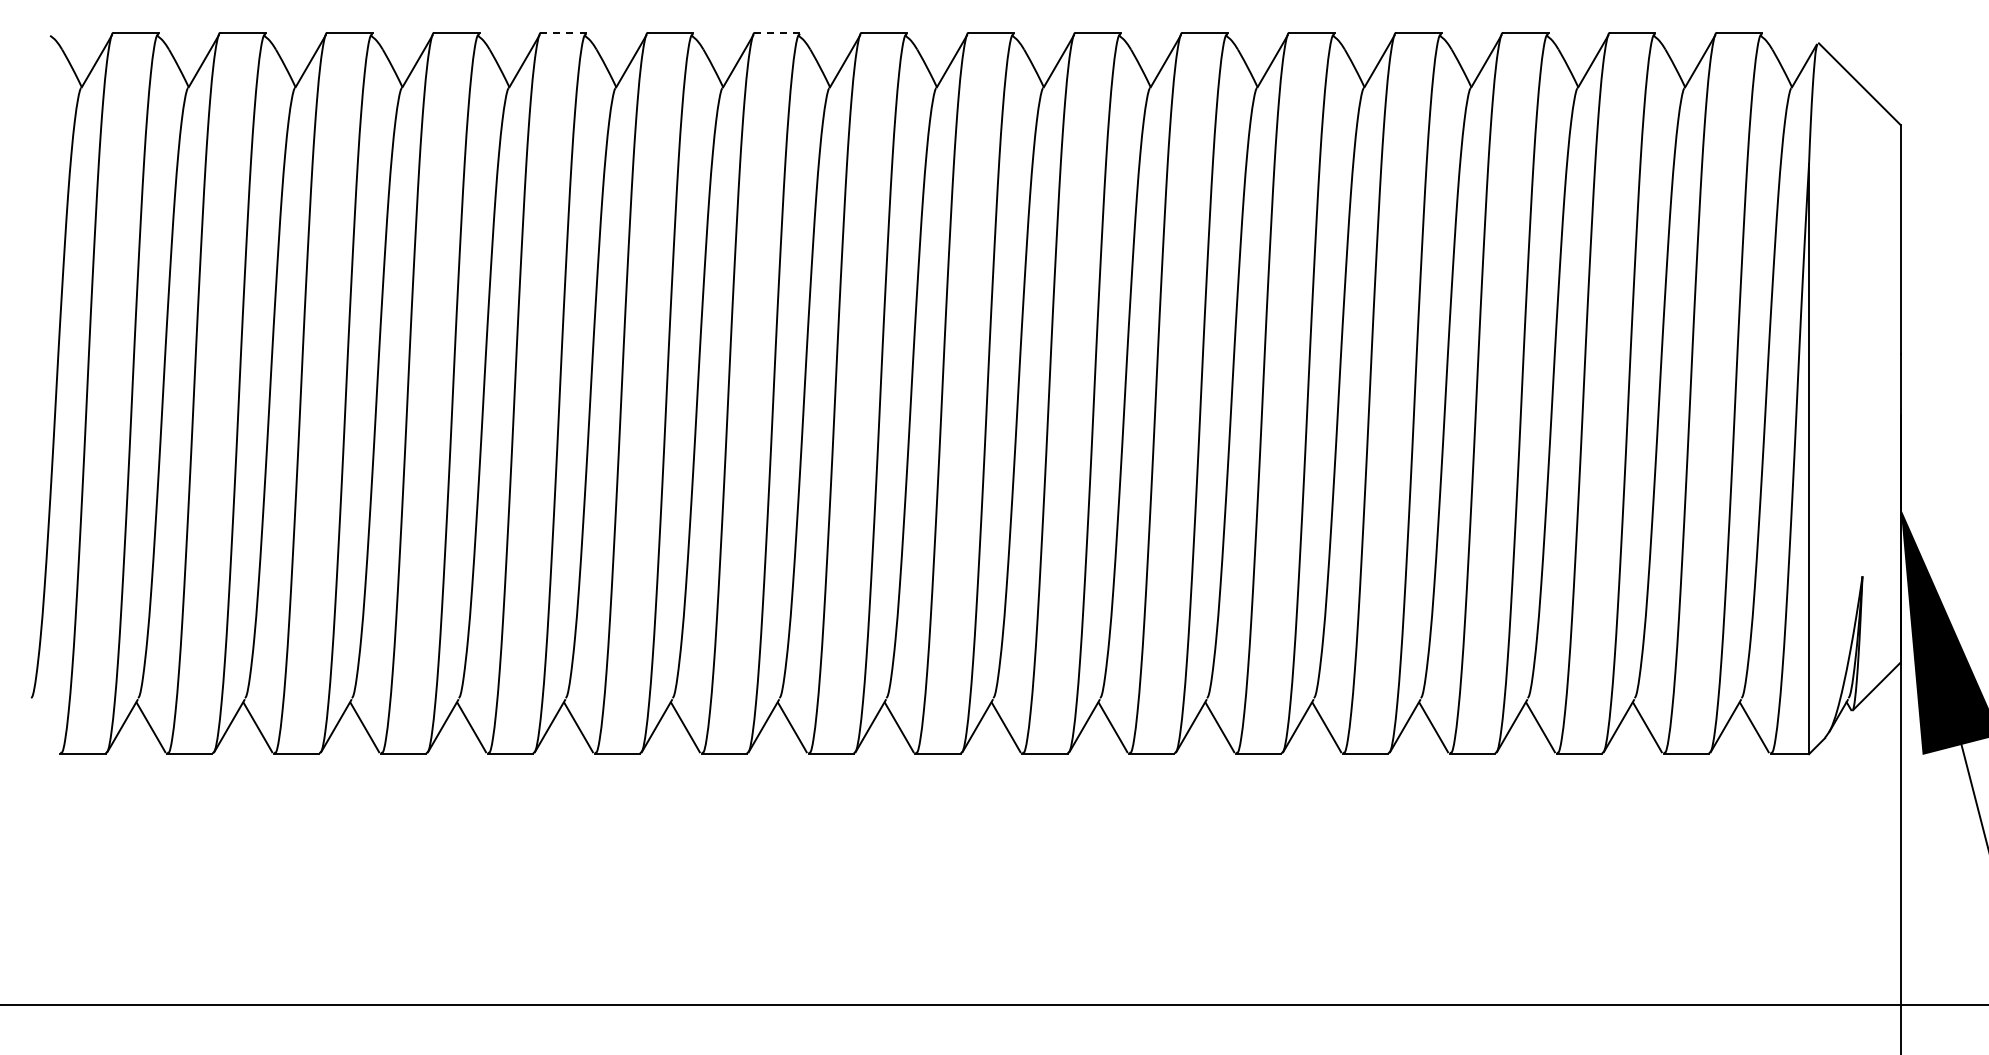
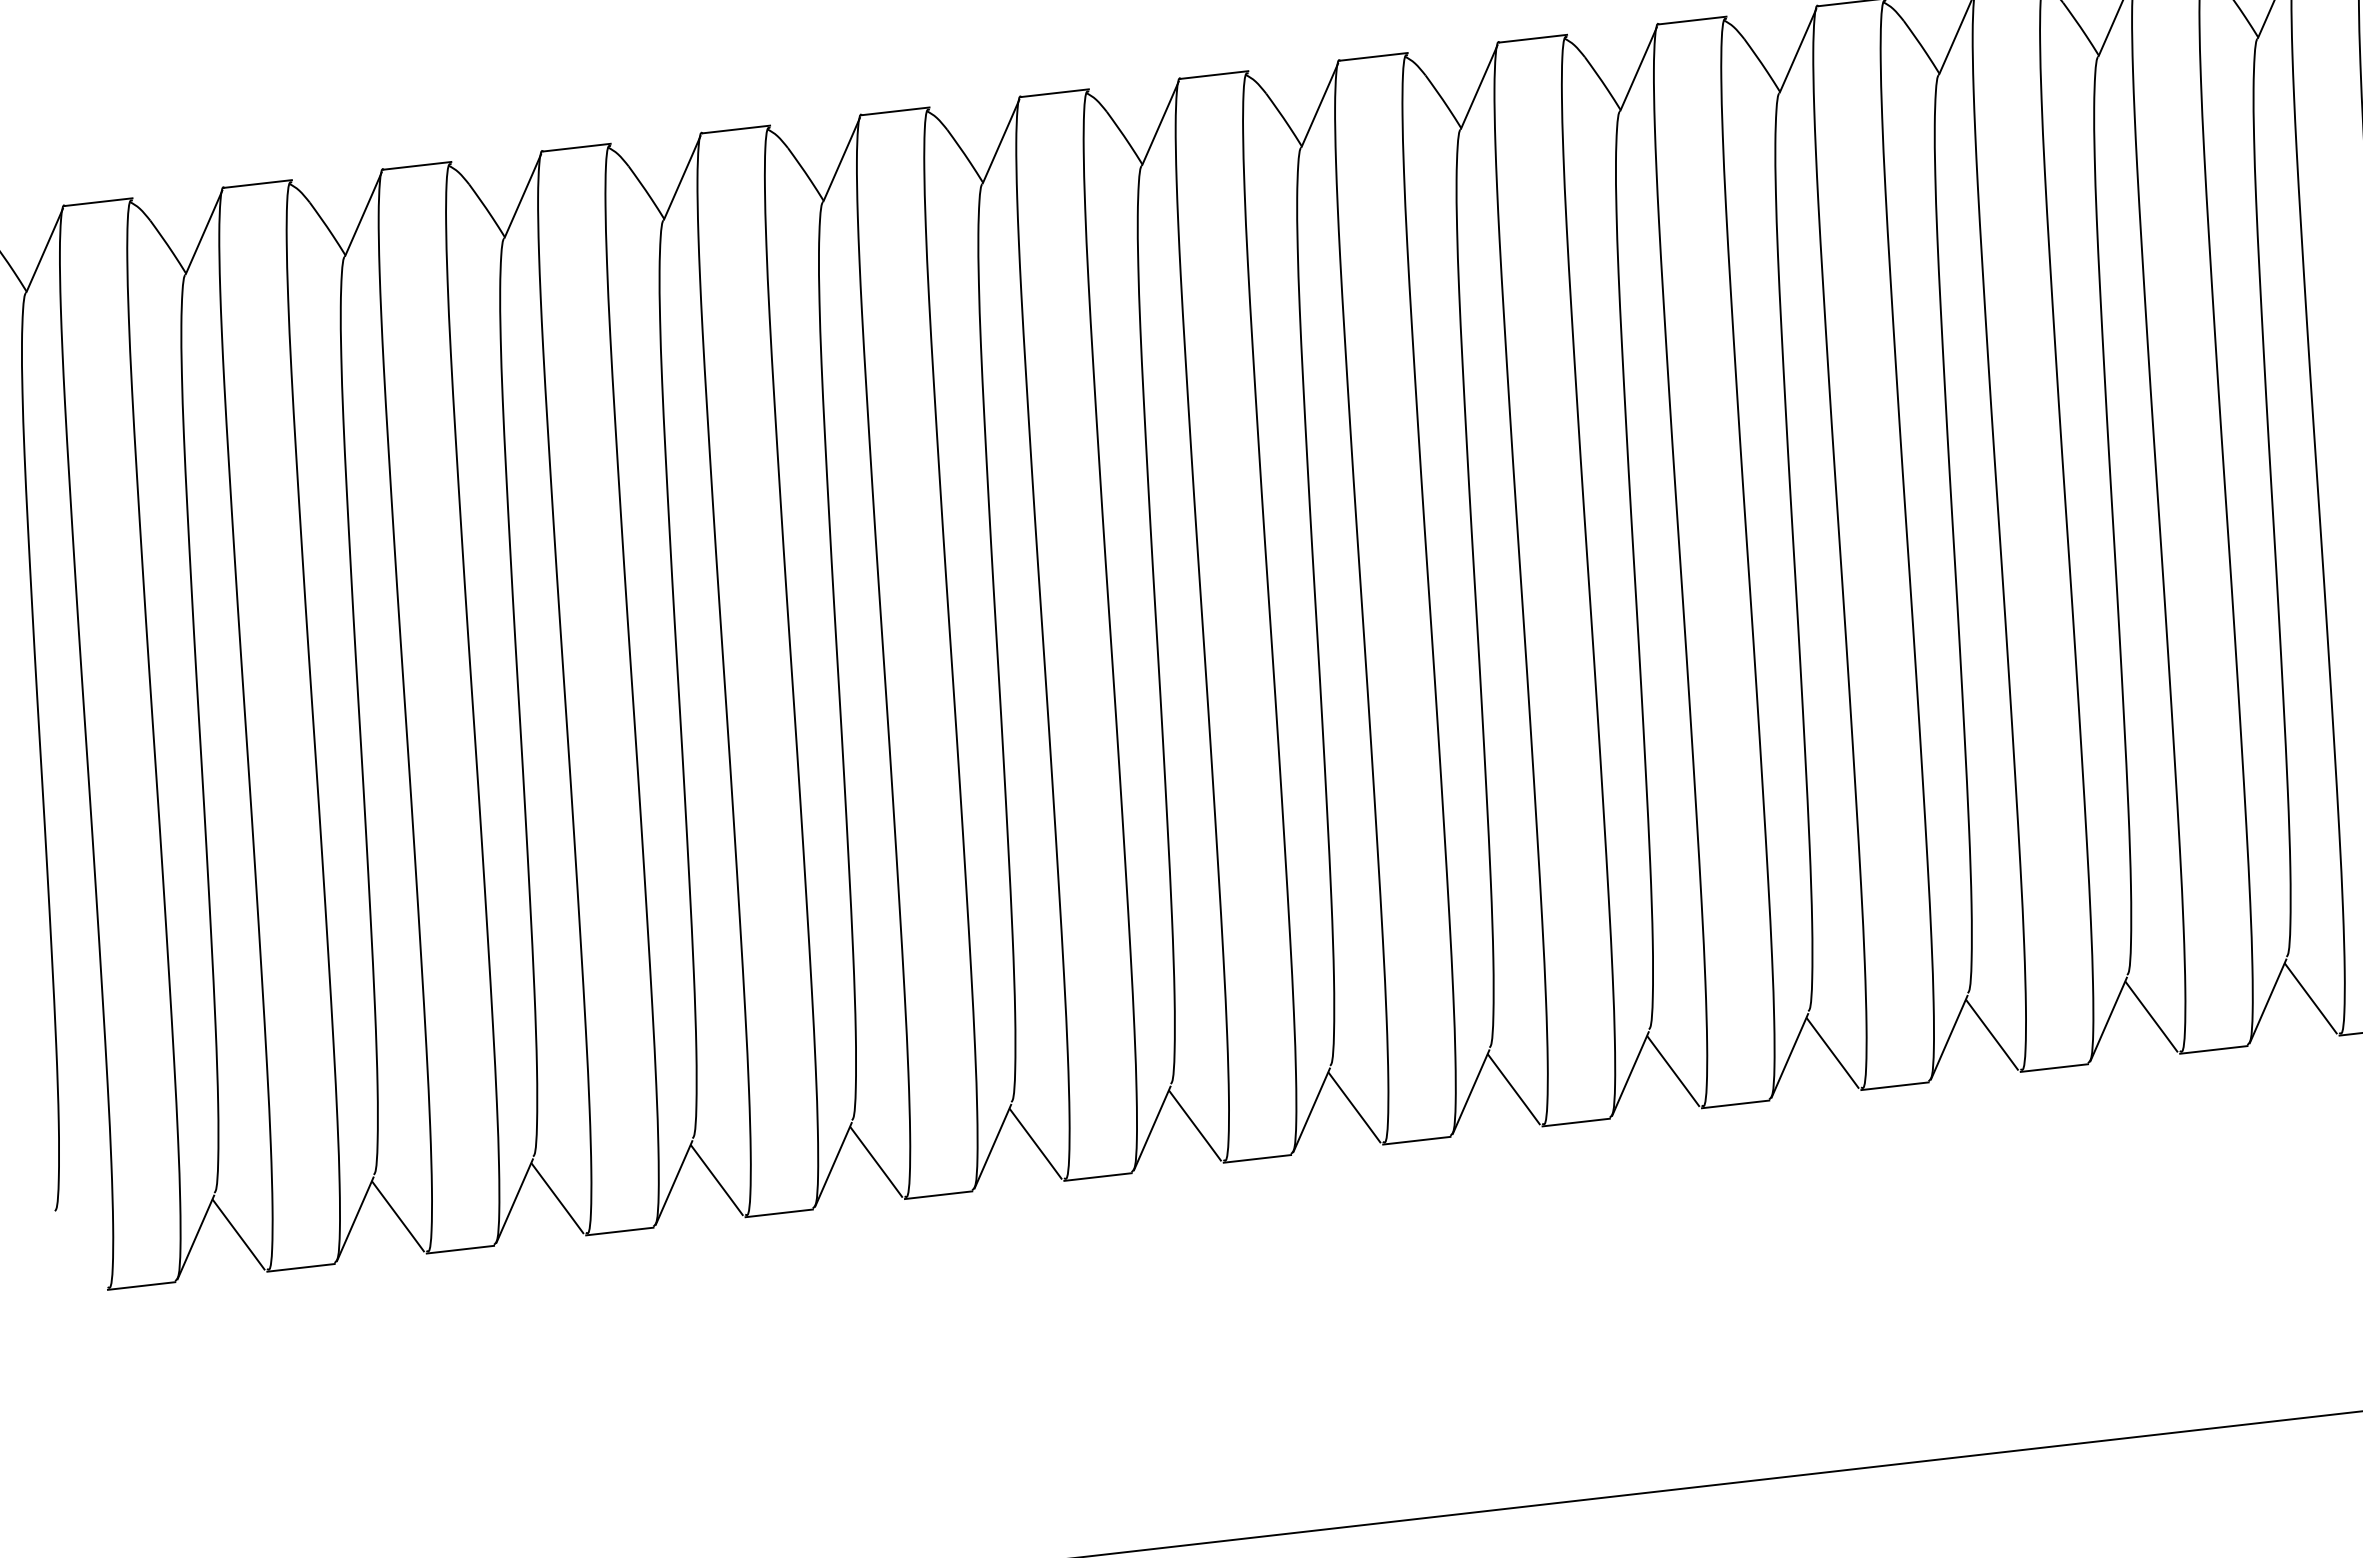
line: (563, 33) -> (735, 129), dashed -> solid
line: (777, 33) -> (1054, 93), dashed -> solid

